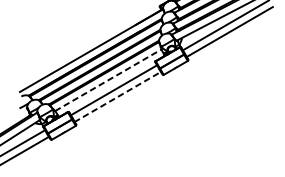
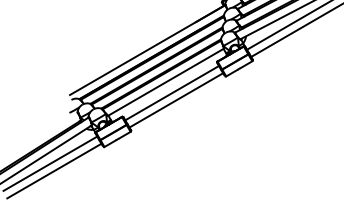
line: (107, 80) -> (165, 82), dashed -> solid
line: (118, 97) -> (176, 100), dashed -> solid

